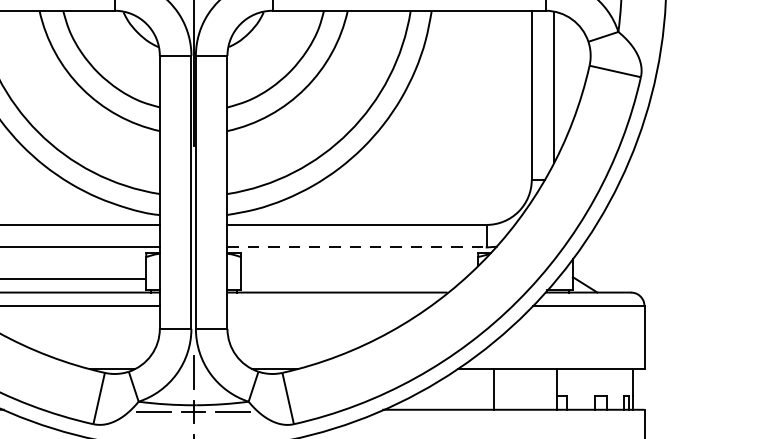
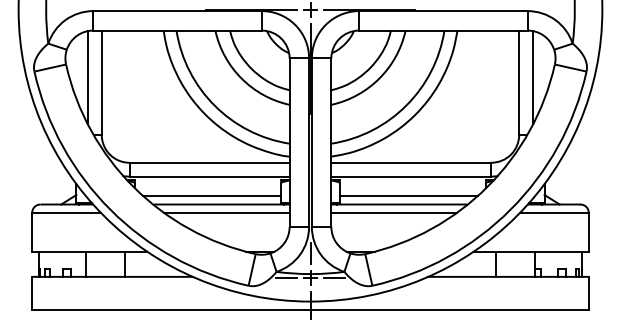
line: (357, 247) -> (411, 176), dashed -> solid
line: (352, 279) -> (408, 196), added
line: (328, 305) -> (393, 212), added

